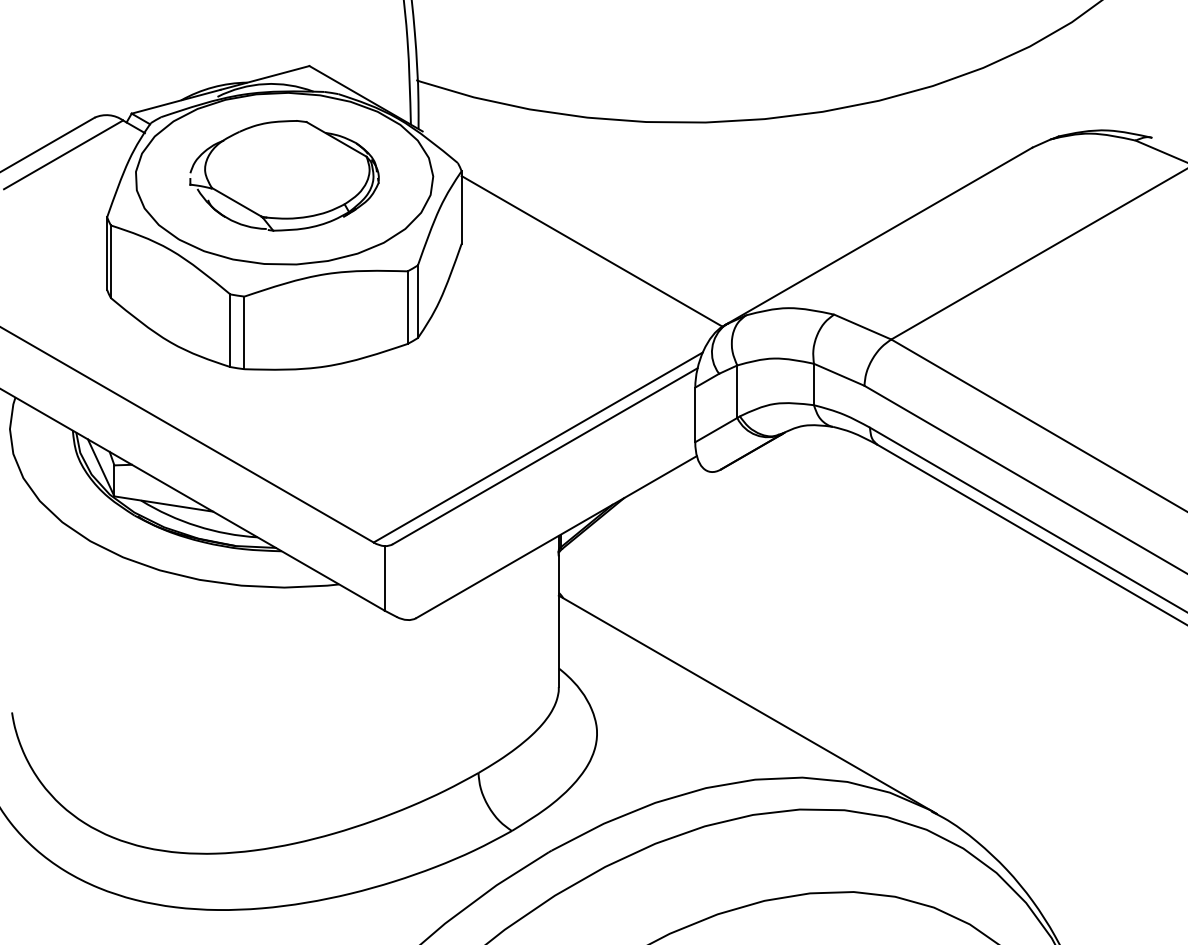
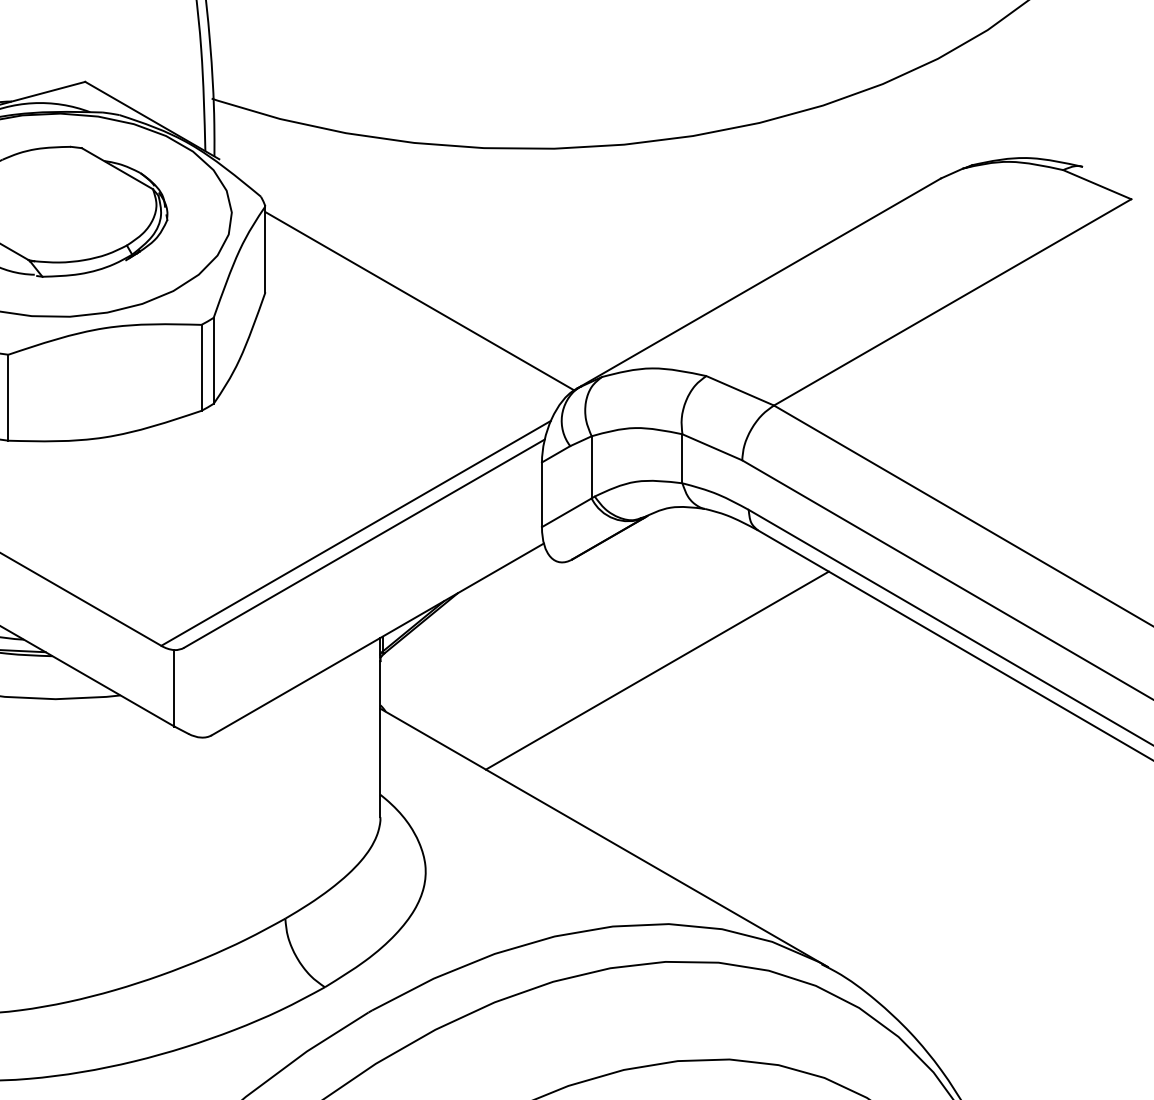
line: (792, 563) -> (657, 670), added

